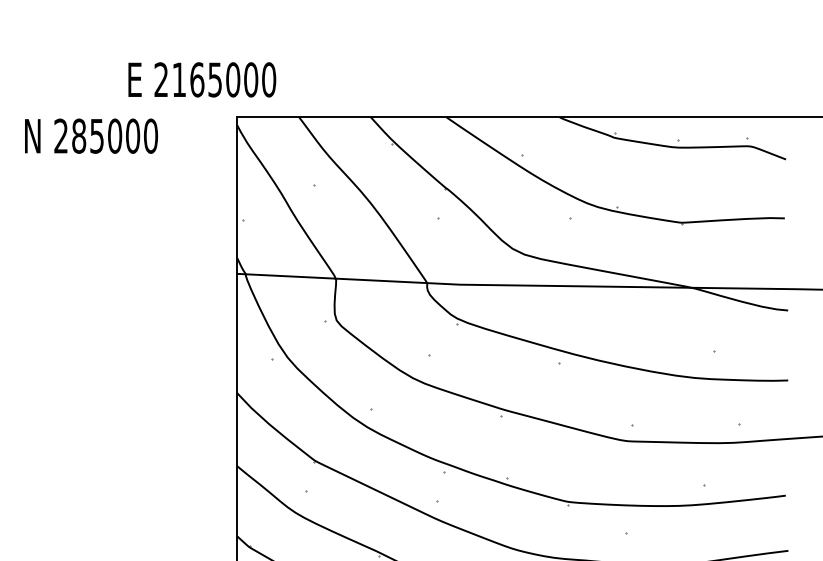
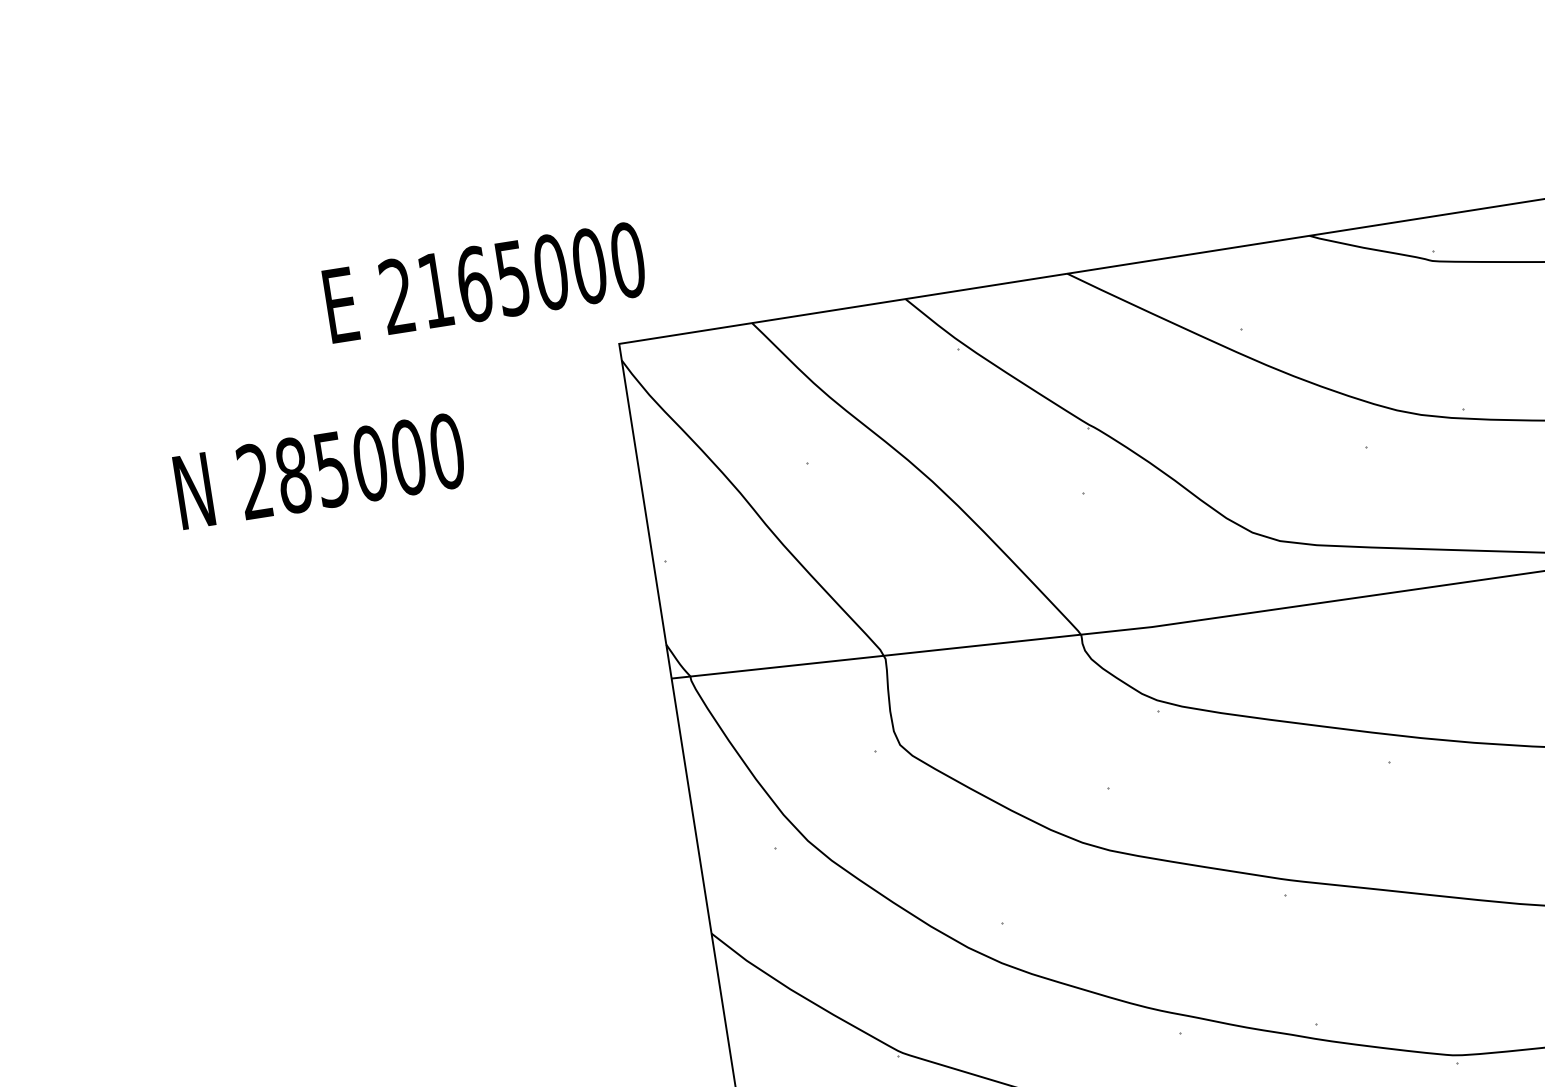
text: (202, 79) -> (485, 281), moved
text: (91, 135) -> (319, 469), moved

